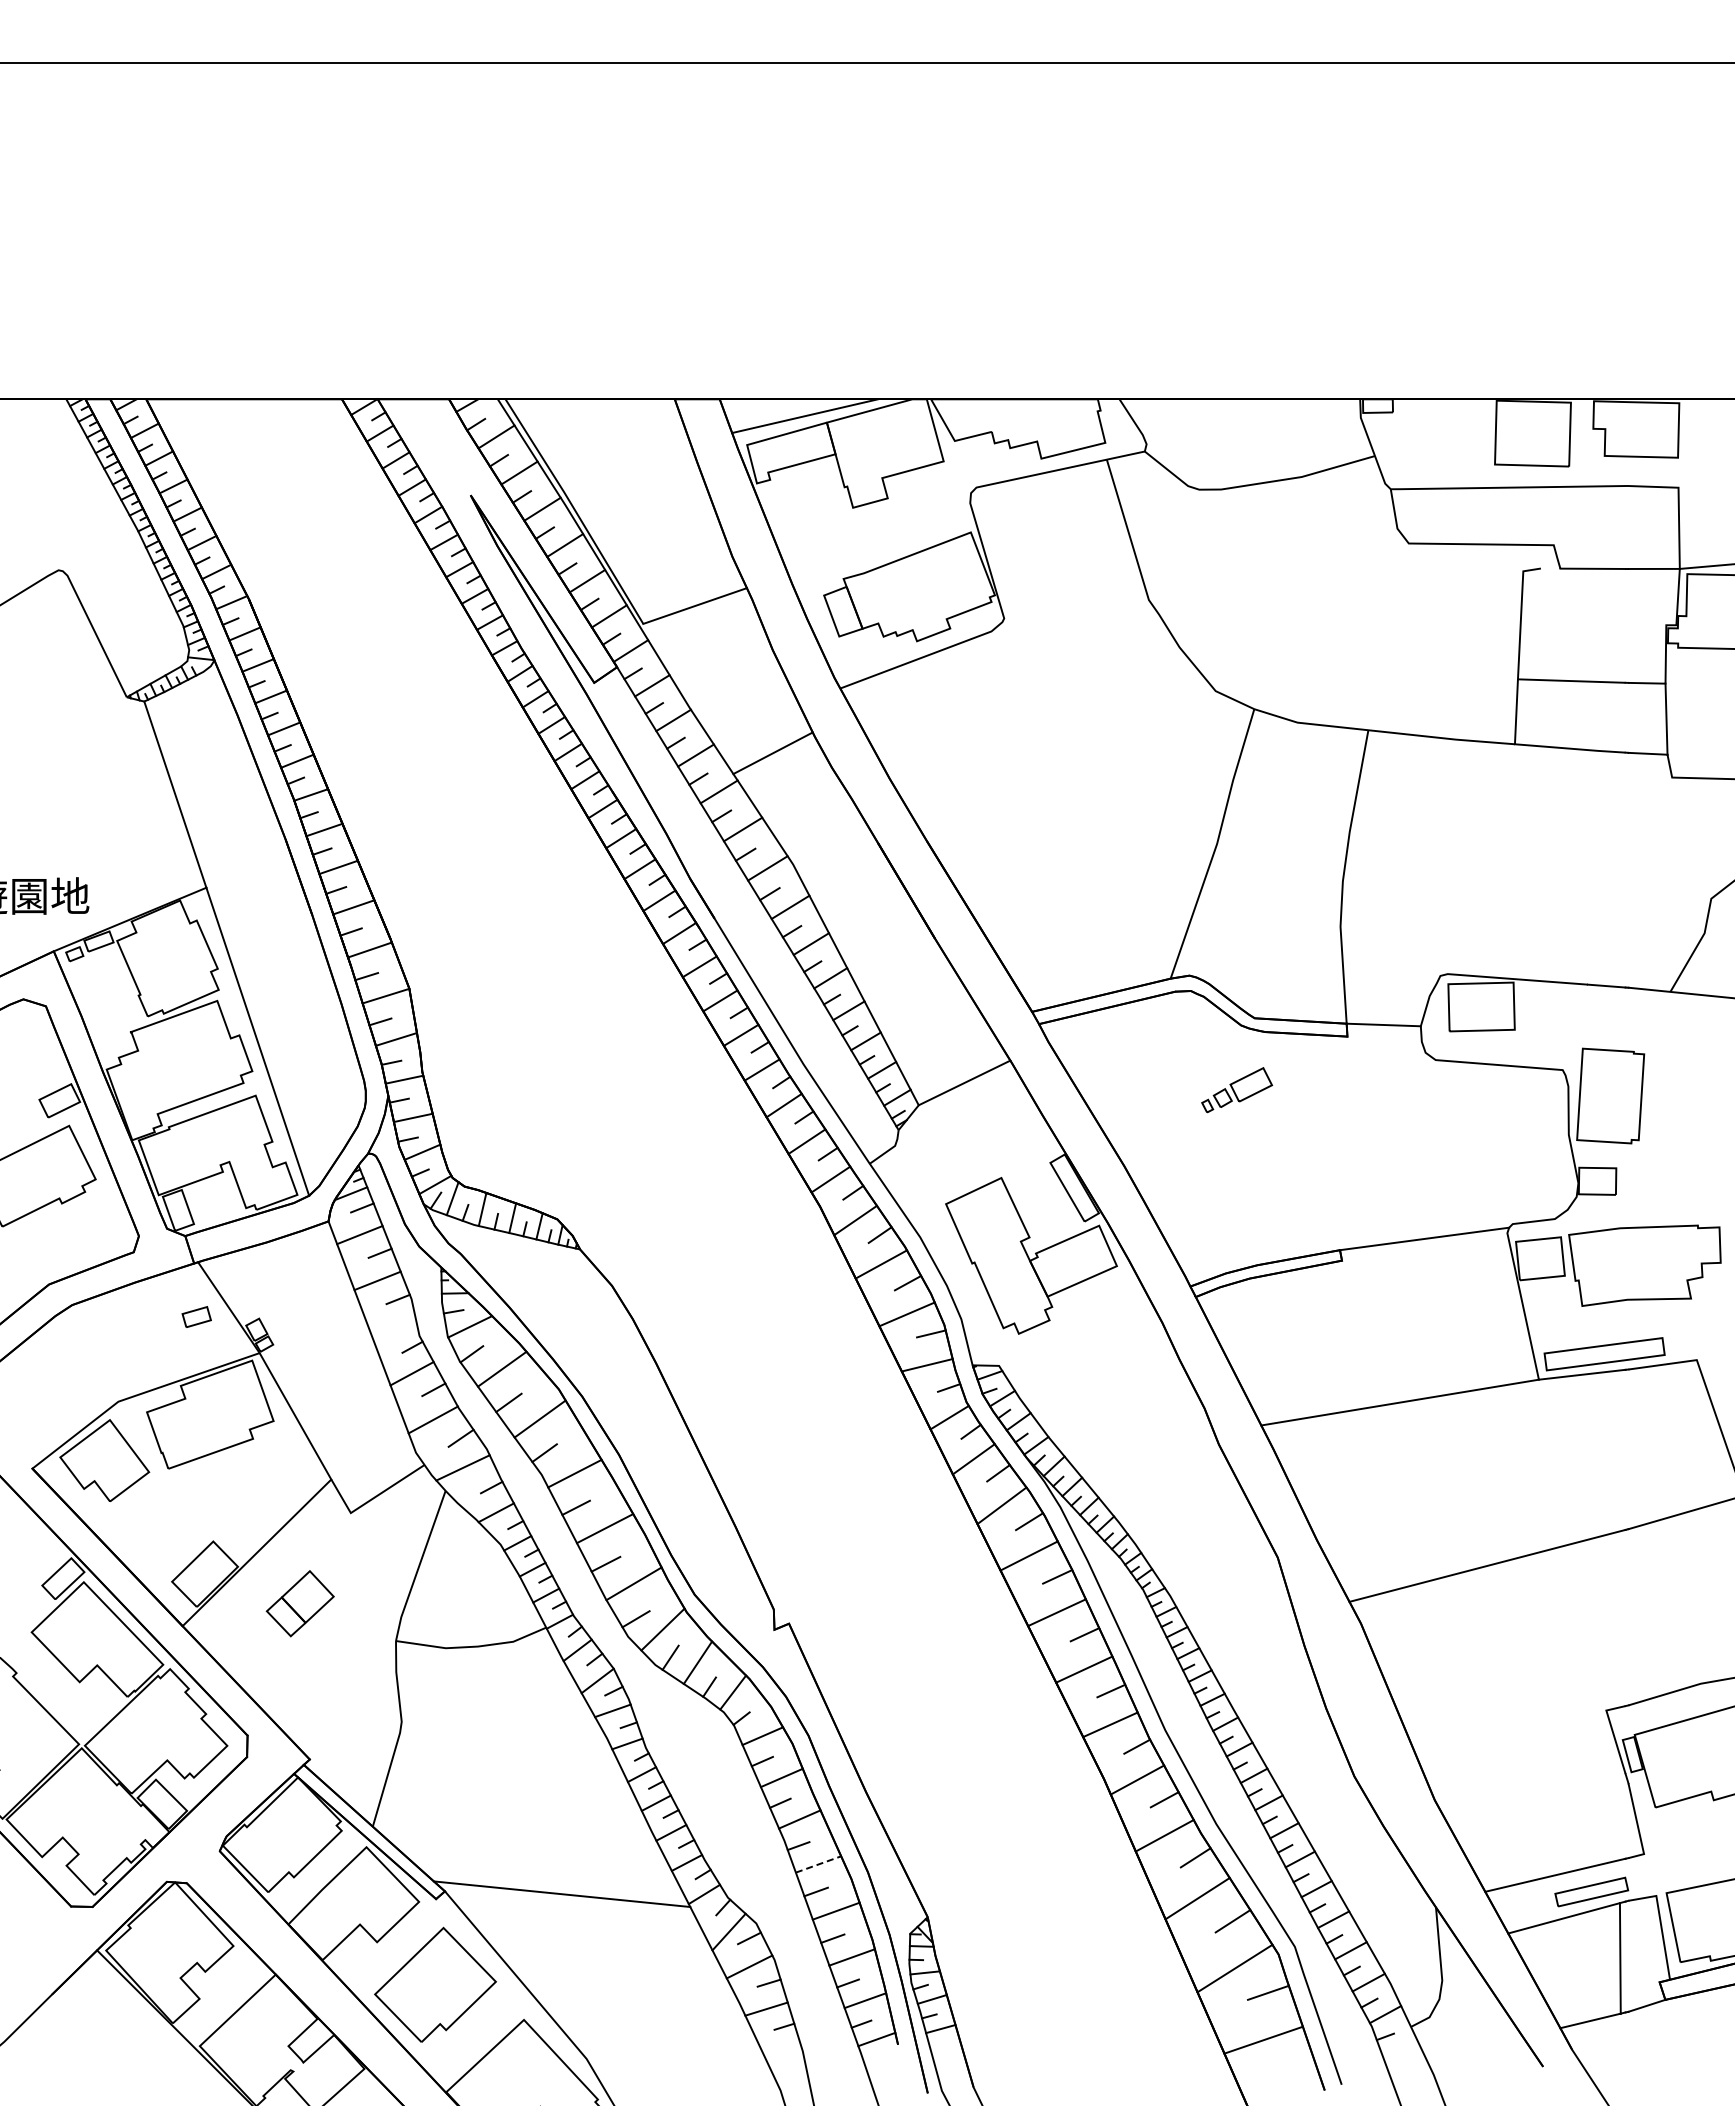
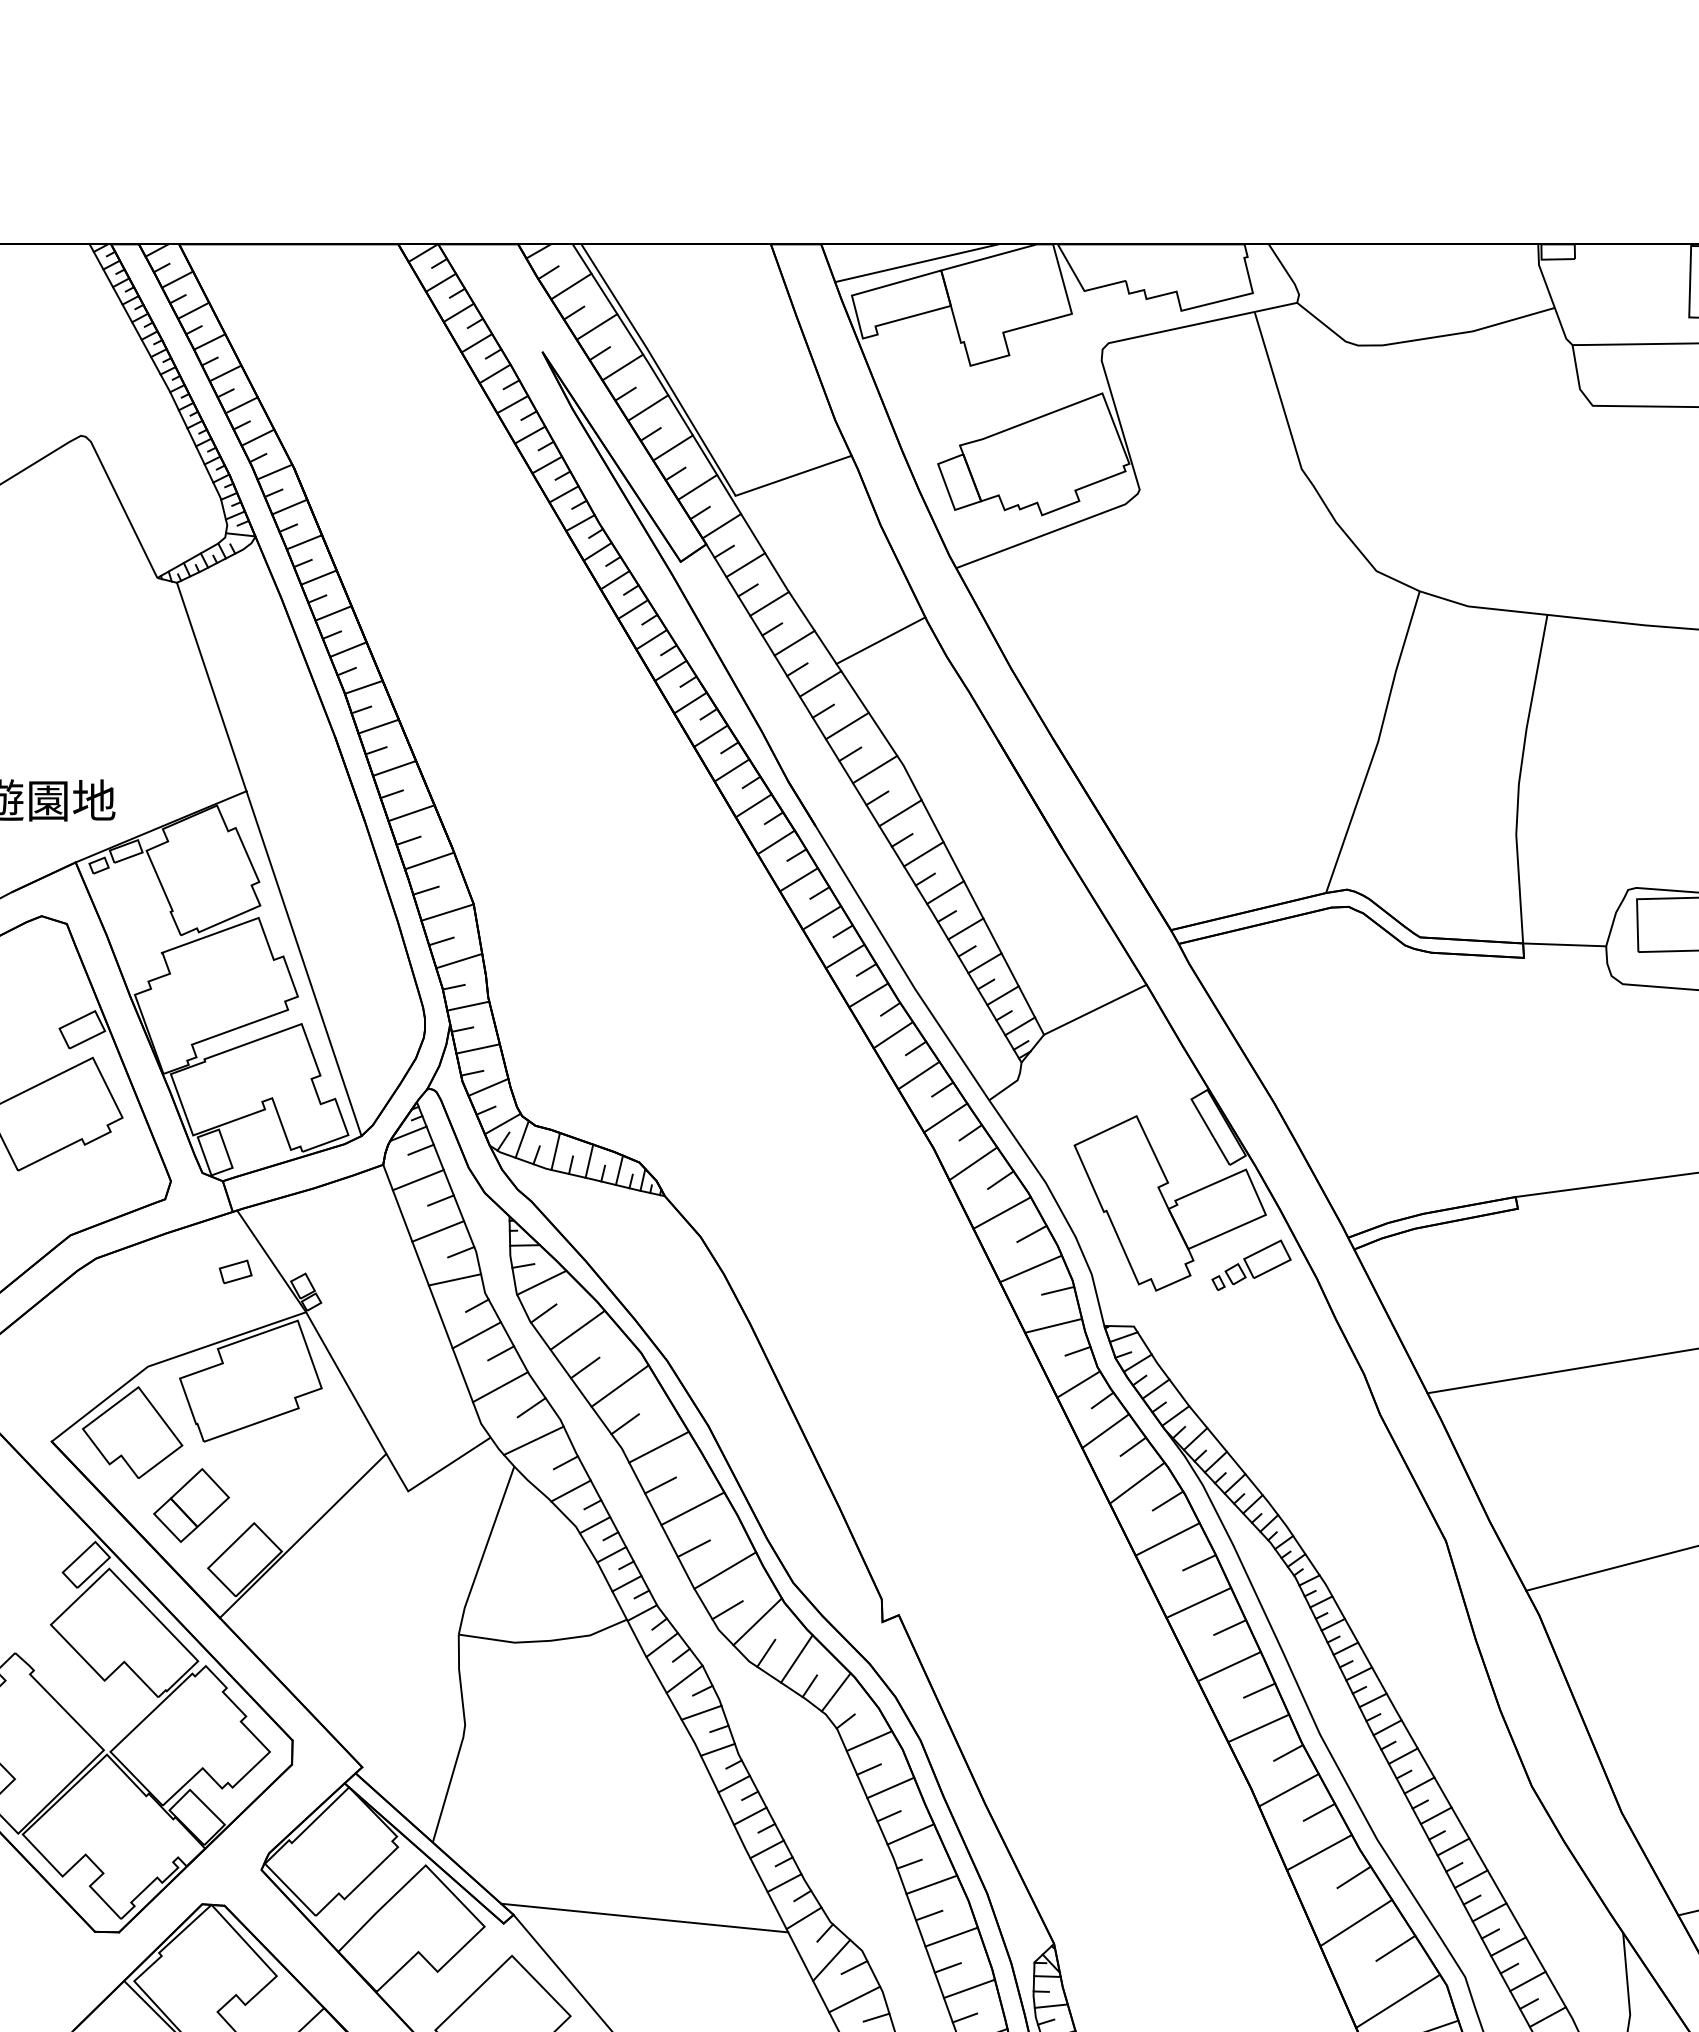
part: (1237, 1090) -> (1252, 1265), moved
line: (392, 1324) -> (454, 1280), added
part: (299, 1603) -> (190, 1505), moved
line: (818, 1864) -> (931, 1884), dashed -> solid

